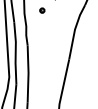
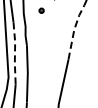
line: (75, 29) -> (74, 29), solid -> dashed
line: (15, 52) -> (14, 52), solid -> dashed

